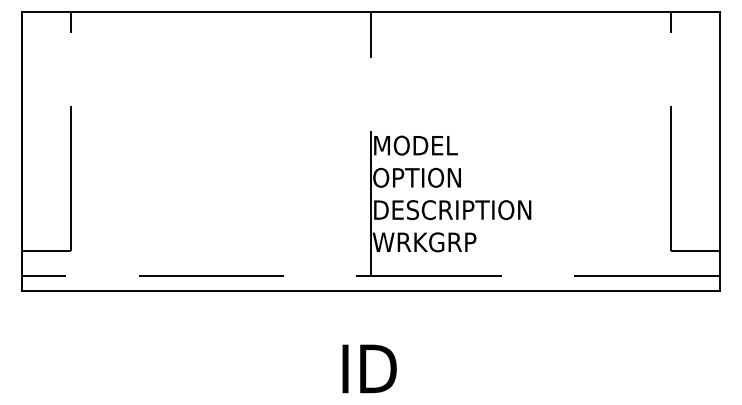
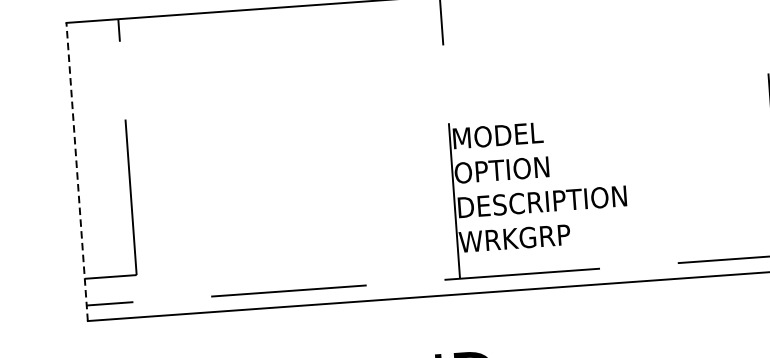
line: (22, 150) -> (77, 171), solid -> dashed

